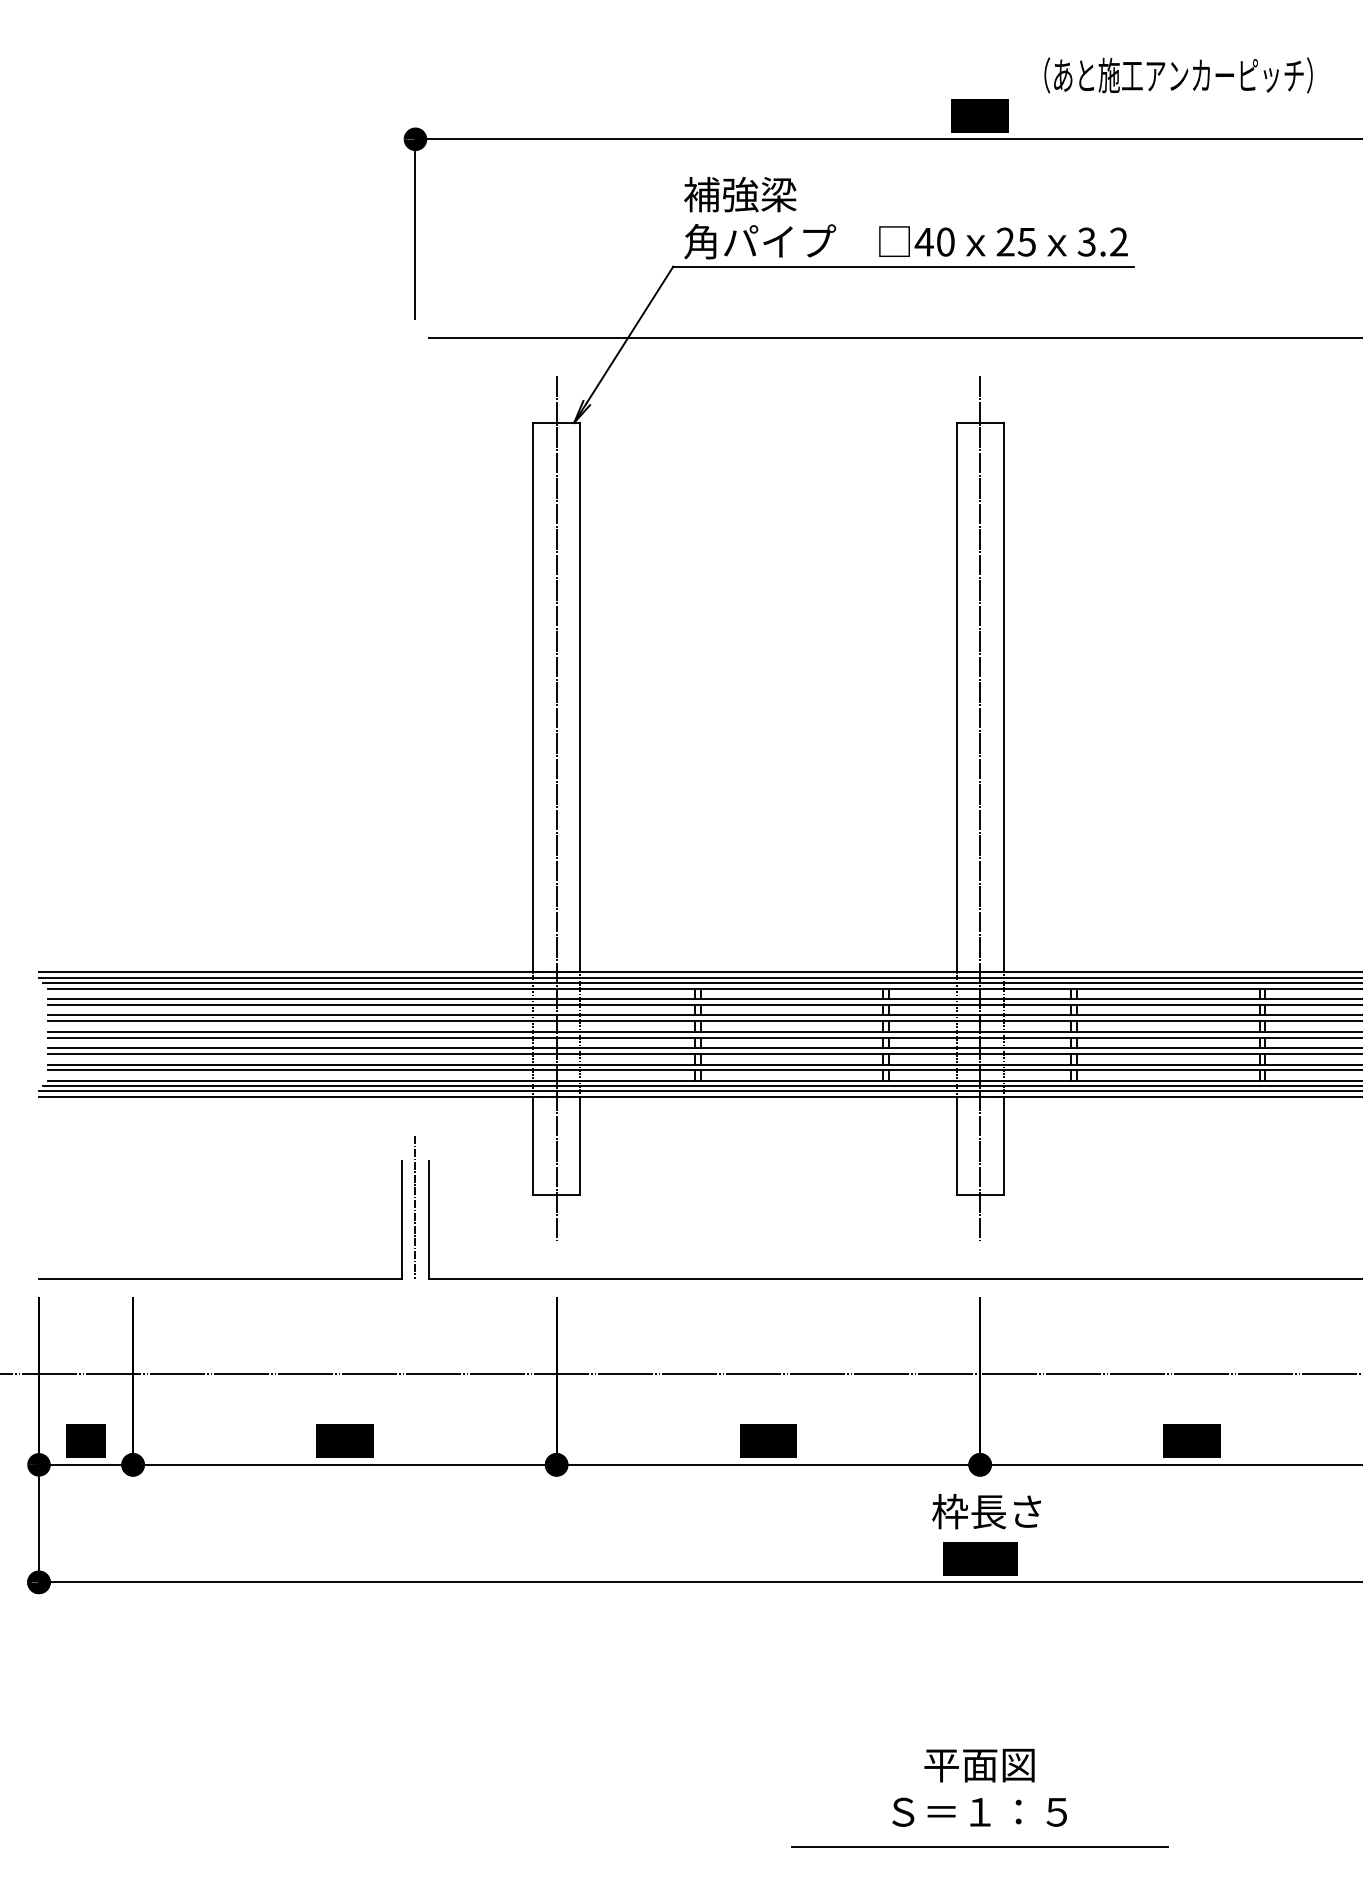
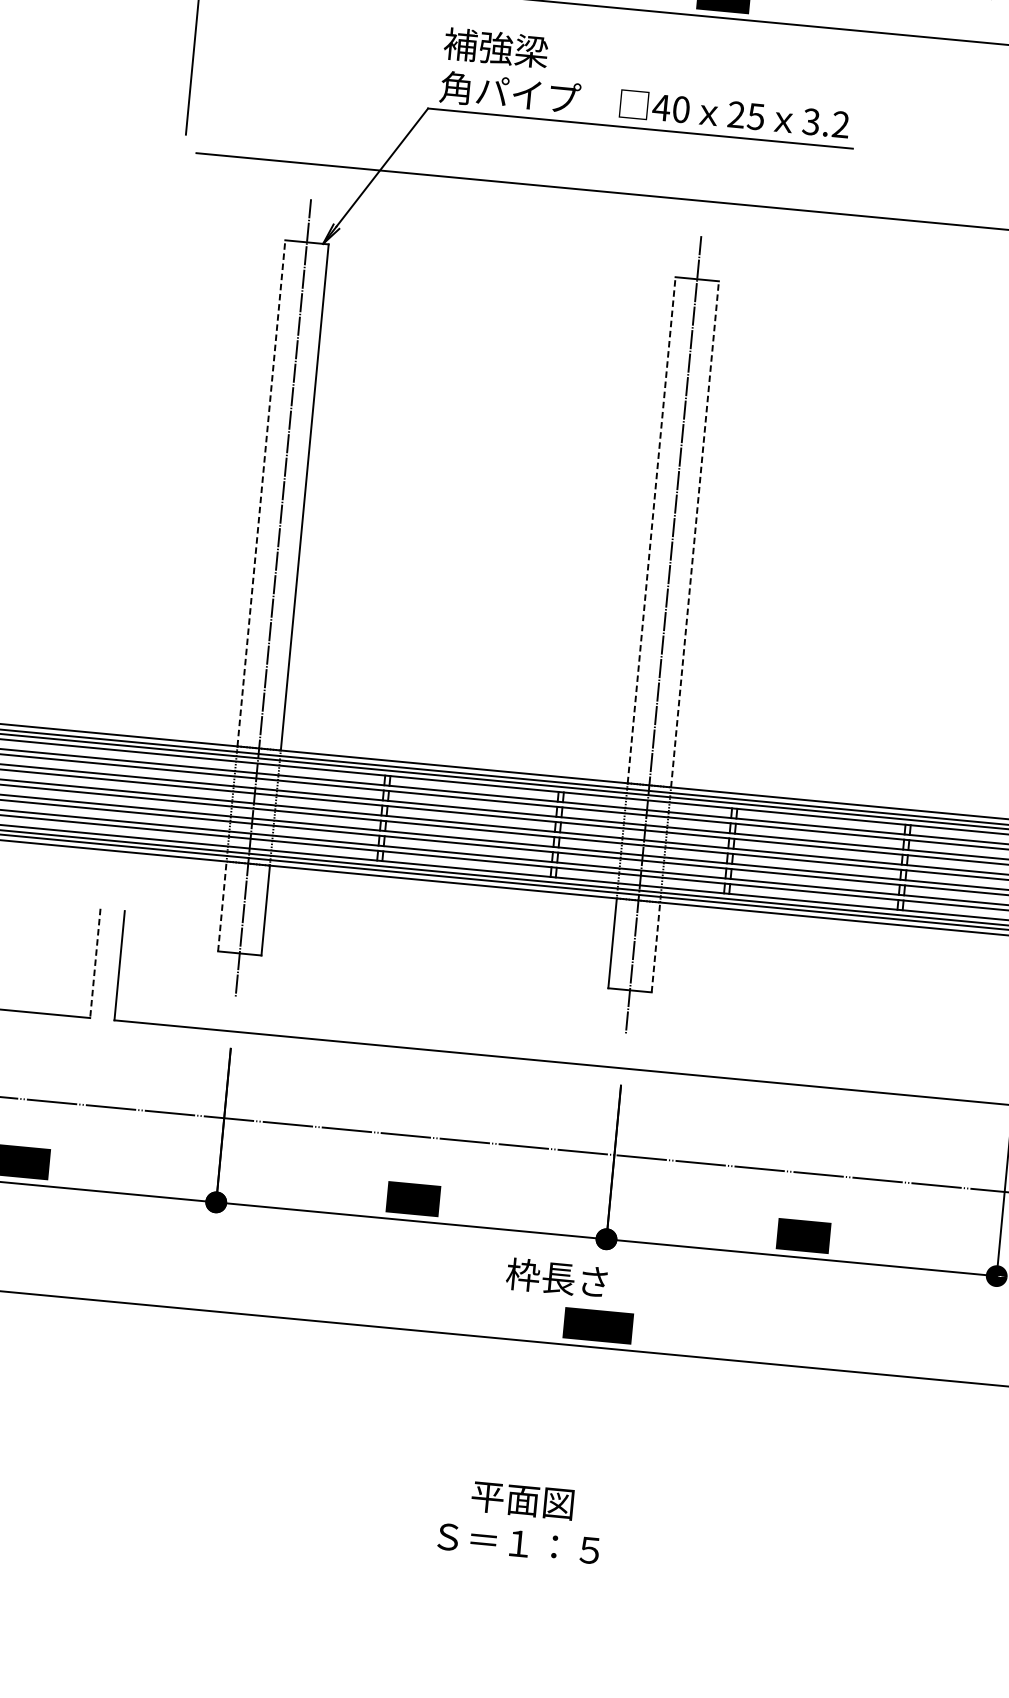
line: (533, 697) -> (261, 493), solid -> dashed
line: (956, 697) -> (651, 530), solid -> dashed
line: (1003, 697) -> (694, 534), solid -> dashed
line: (533, 1145) -> (222, 906), solid -> dashed
line: (1003, 1145) -> (655, 947), solid -> dashed
line: (415, 1207) -> (108, 952), removed
line: (402, 1220) -> (95, 963), solid -> dashed
text: (986, 1511) -> (556, 1277), moved
text: (979, 1787) -> (520, 1520), moved
line: (979, 1846) -> (572, 1590), removed

